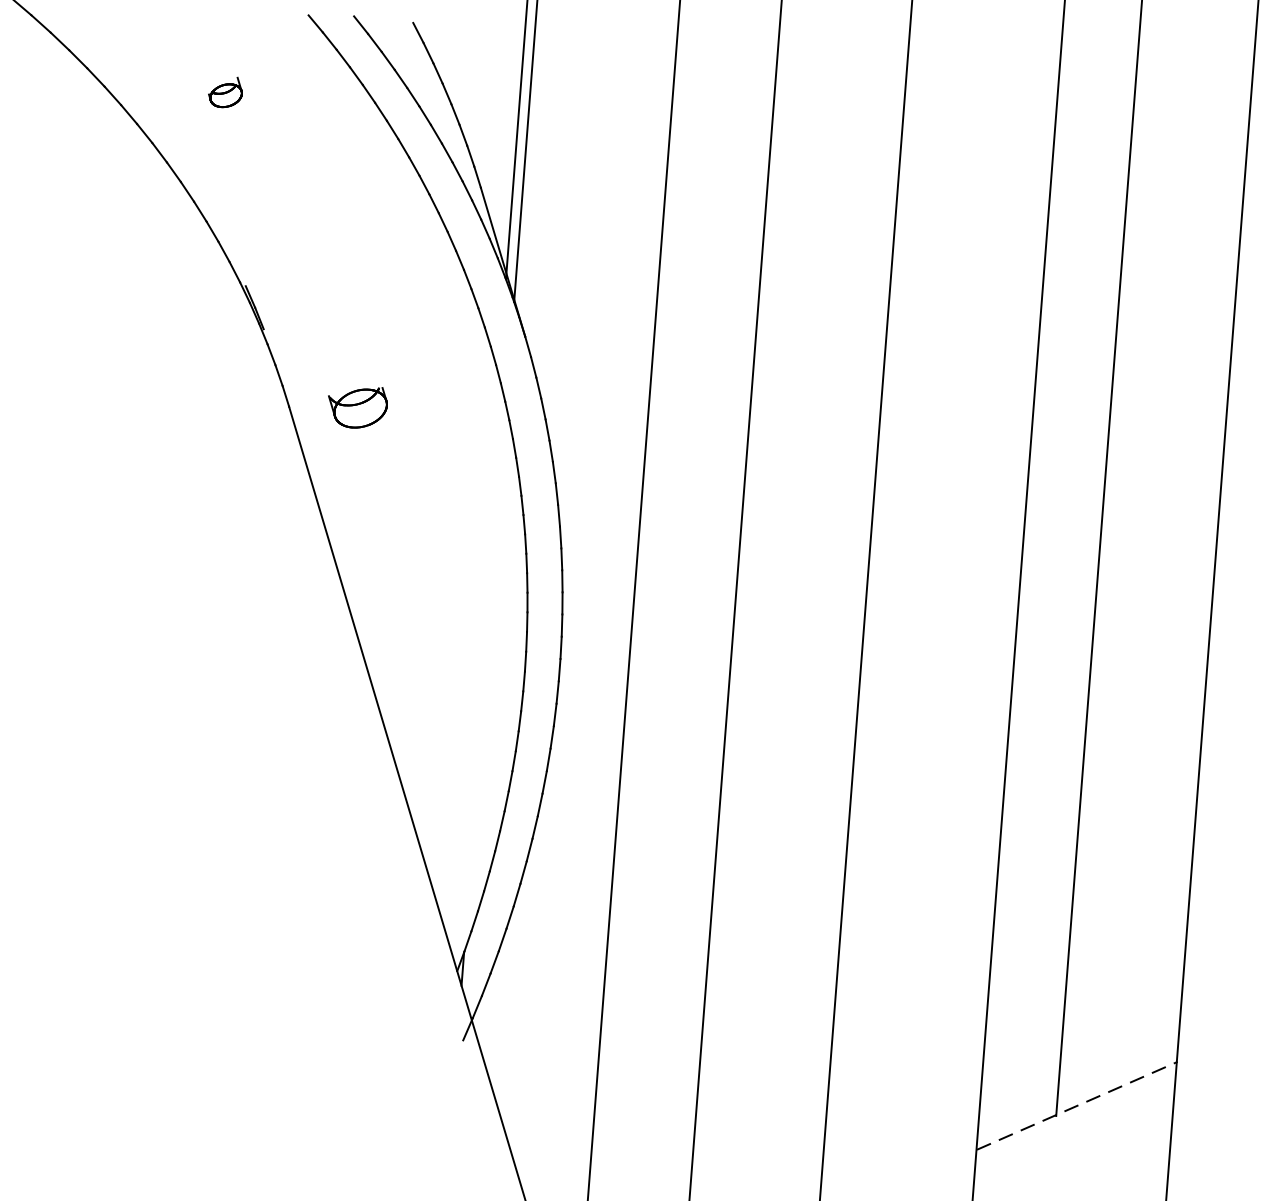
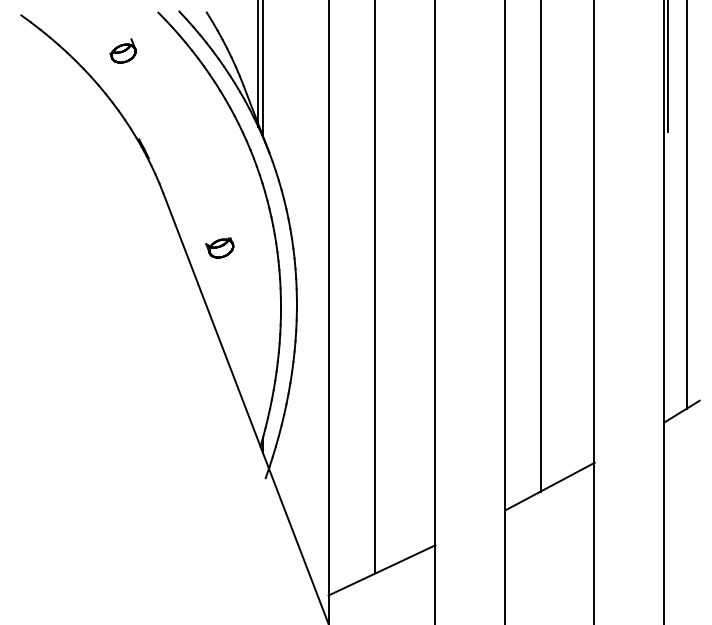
part: (224, 91) -> (122, 50), size x1.67
part: (357, 406) -> (219, 247), moved
line: (1078, 1105) -> (550, 486), dashed -> solid

